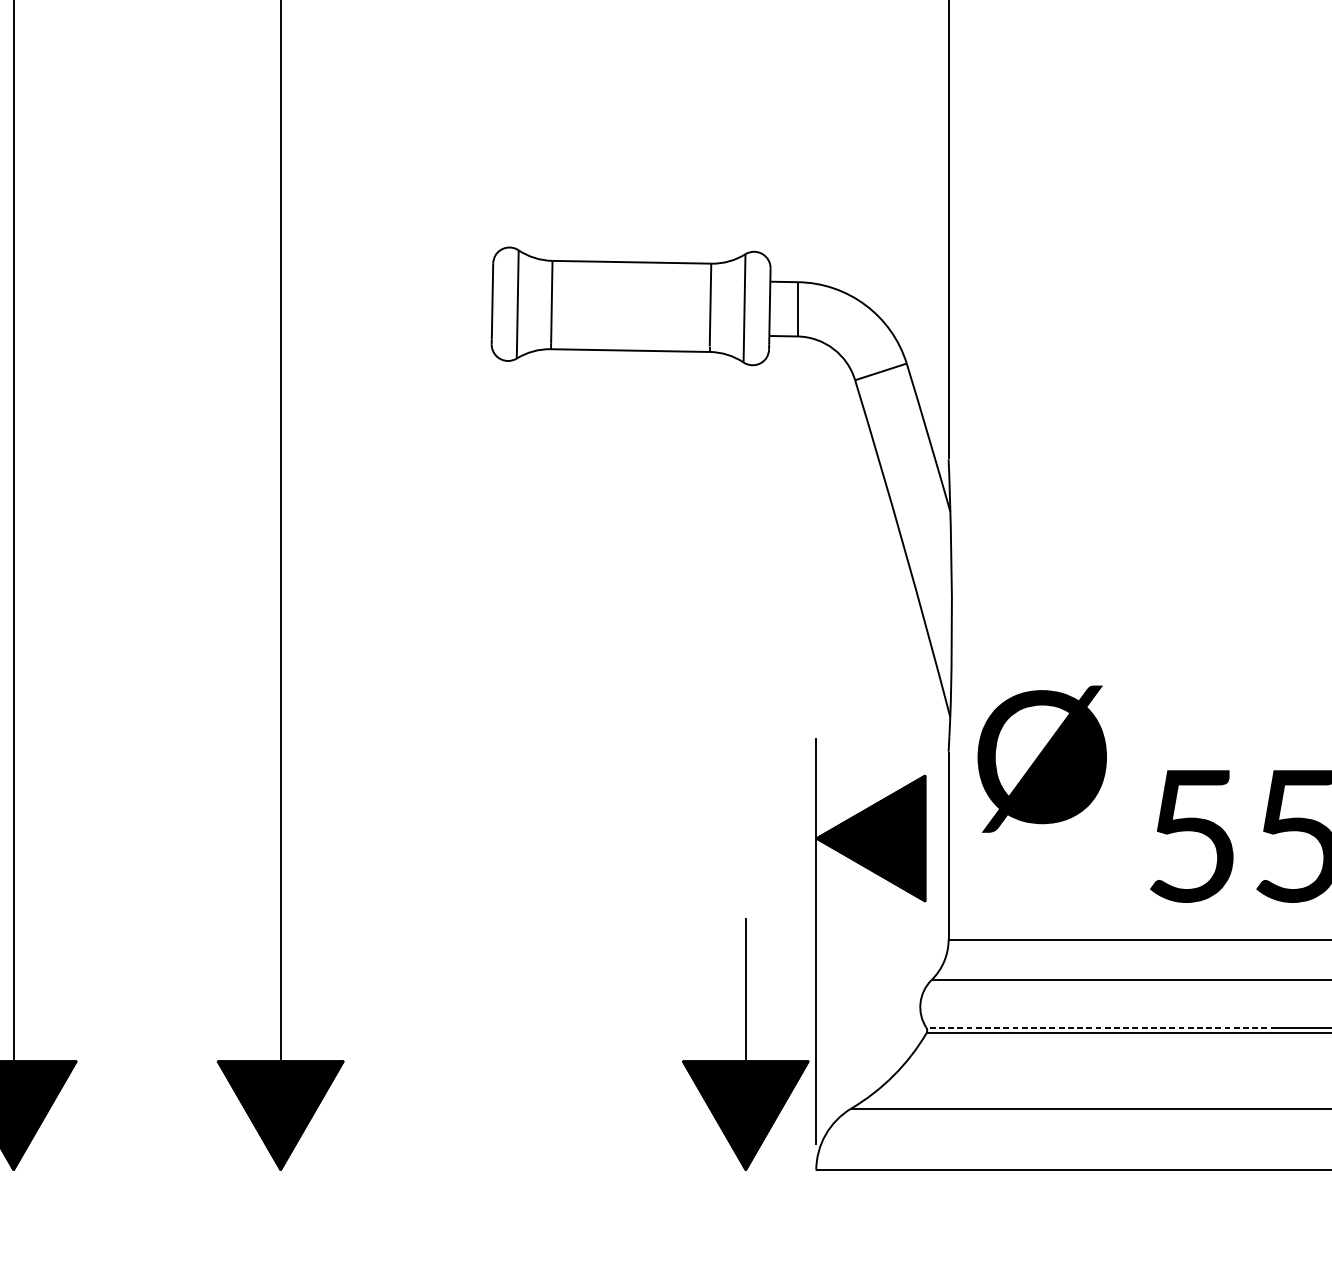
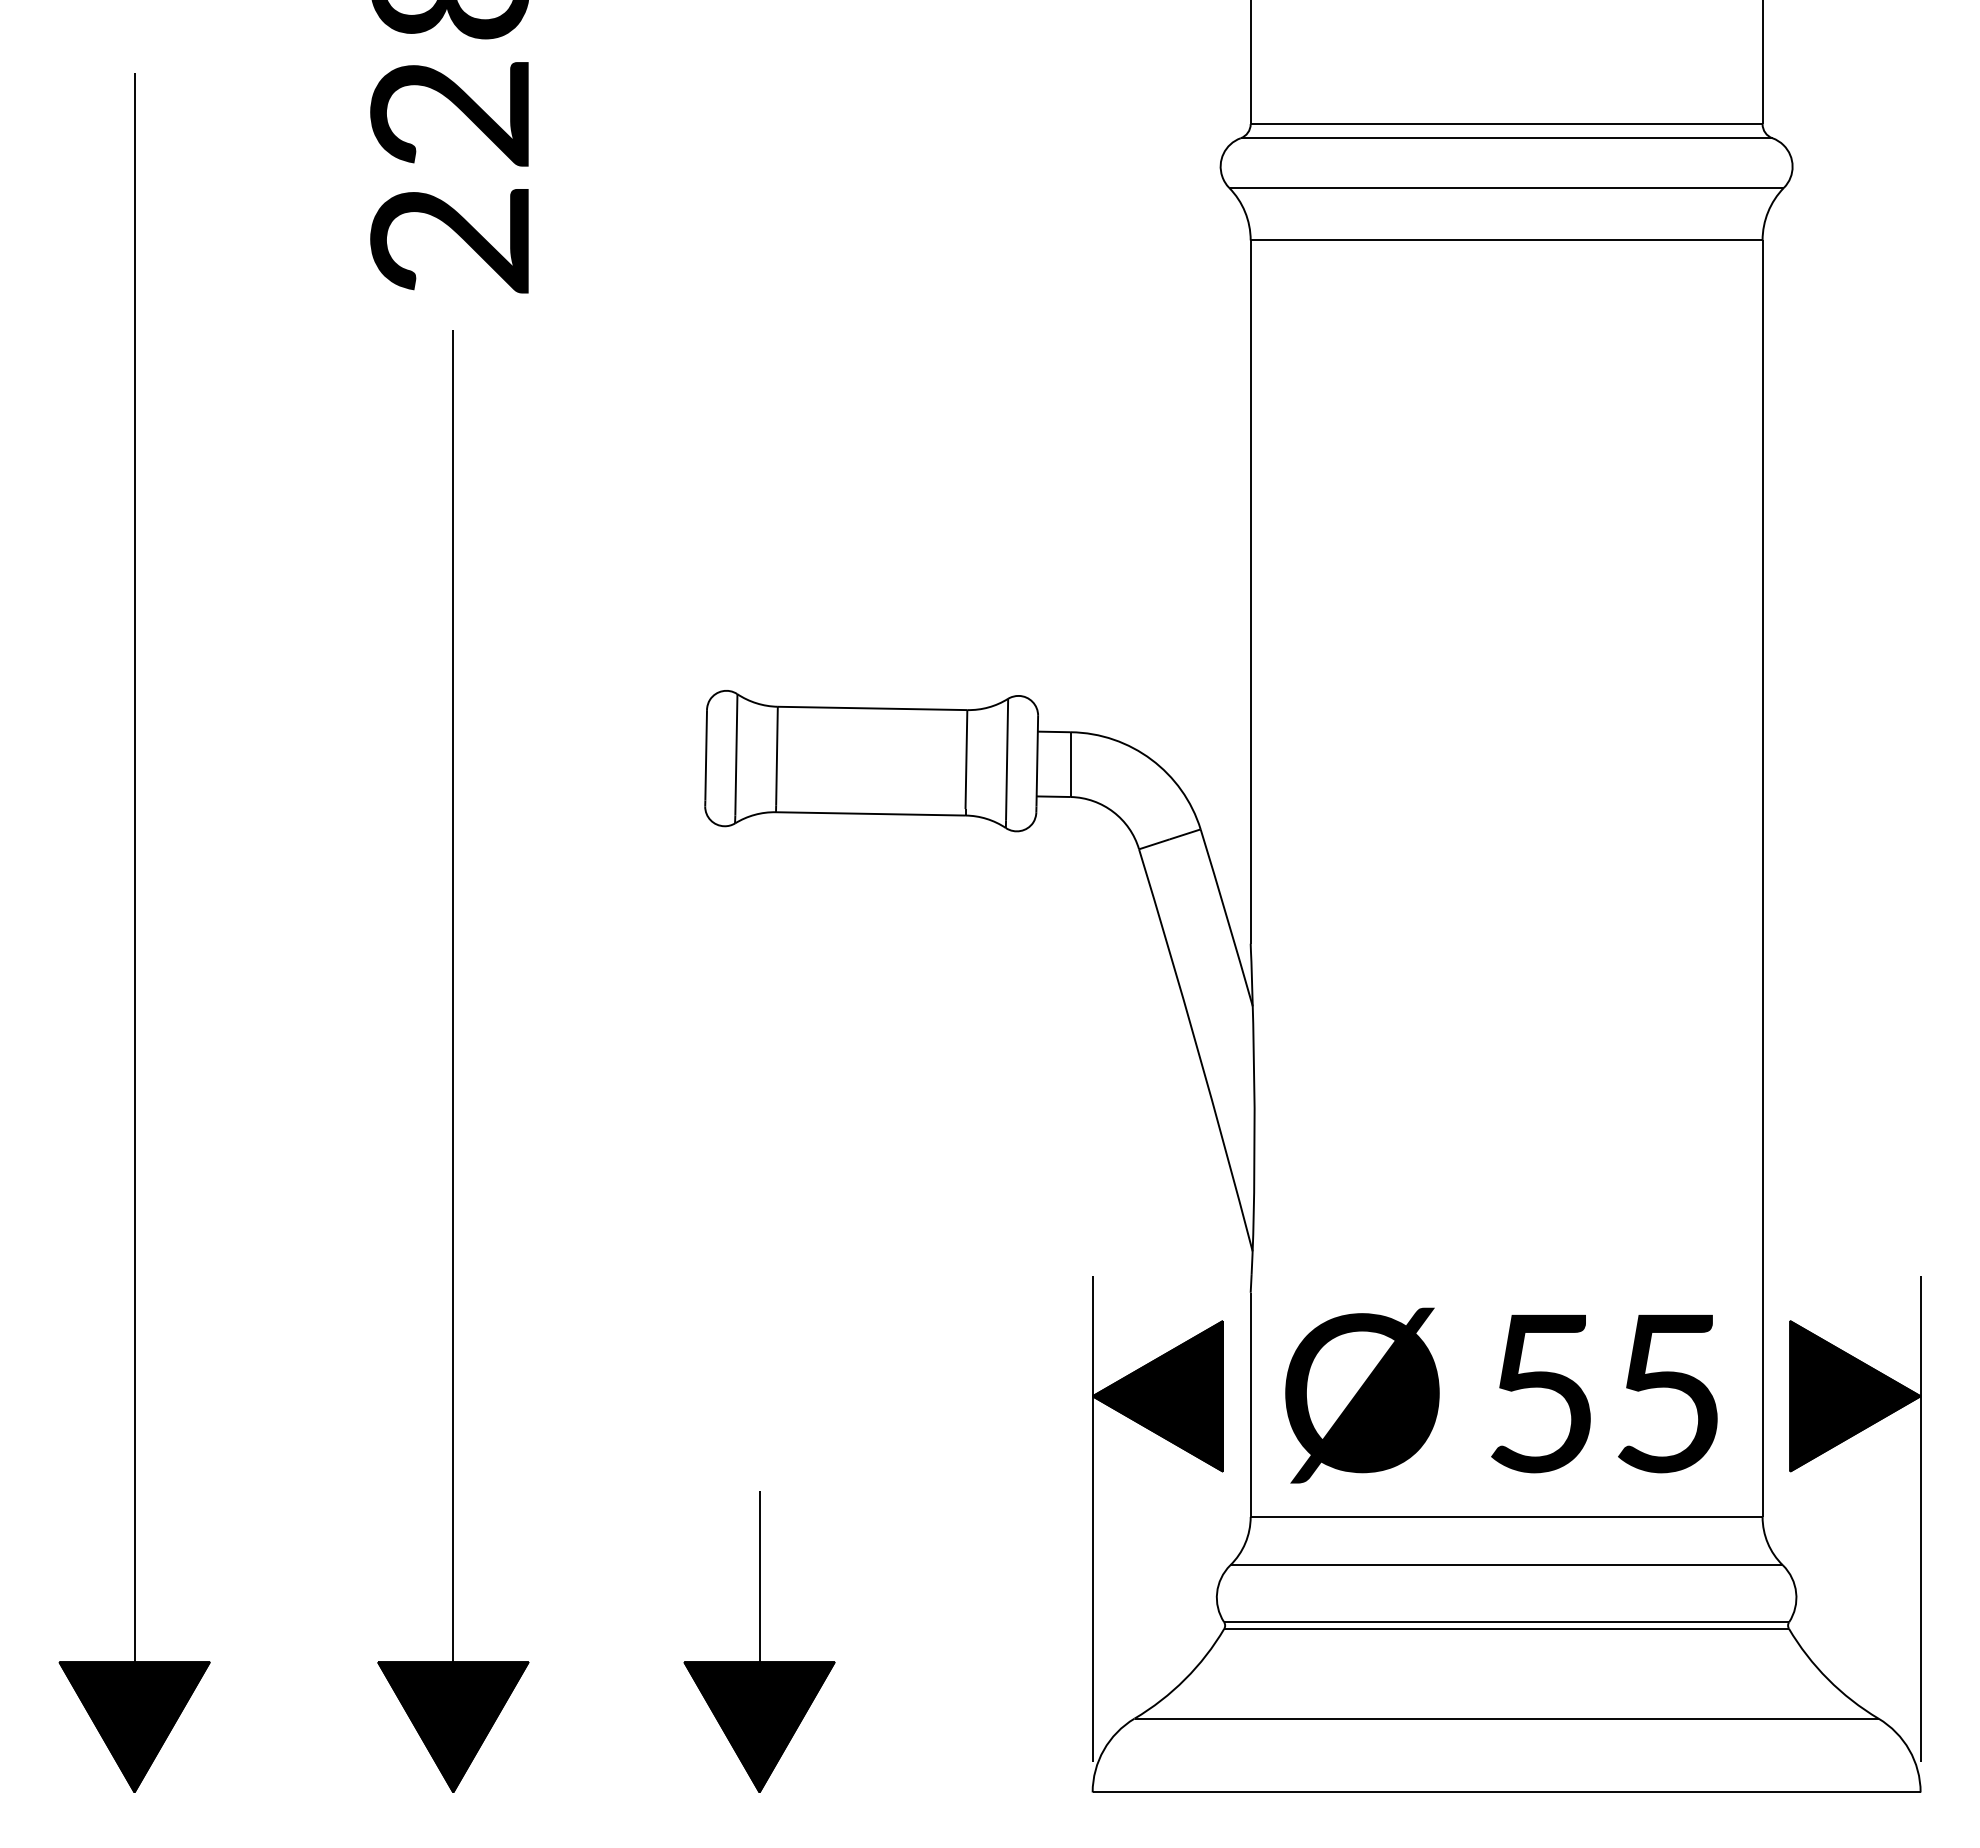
text: (1042, 759) -> (1362, 1395), moved
line: (1101, 1027) -> (1433, 1622), dashed -> solid
part: (745, 1043) -> (759, 1641), moved

